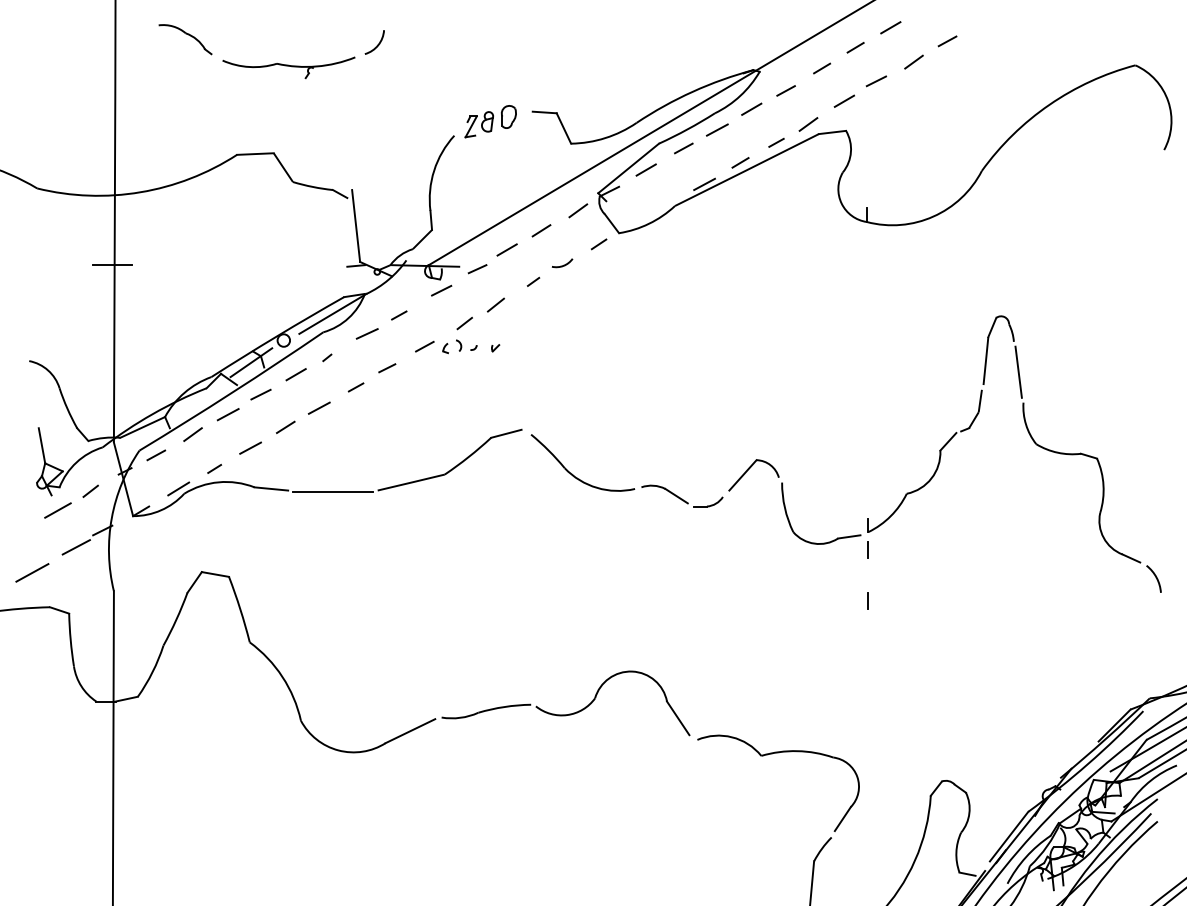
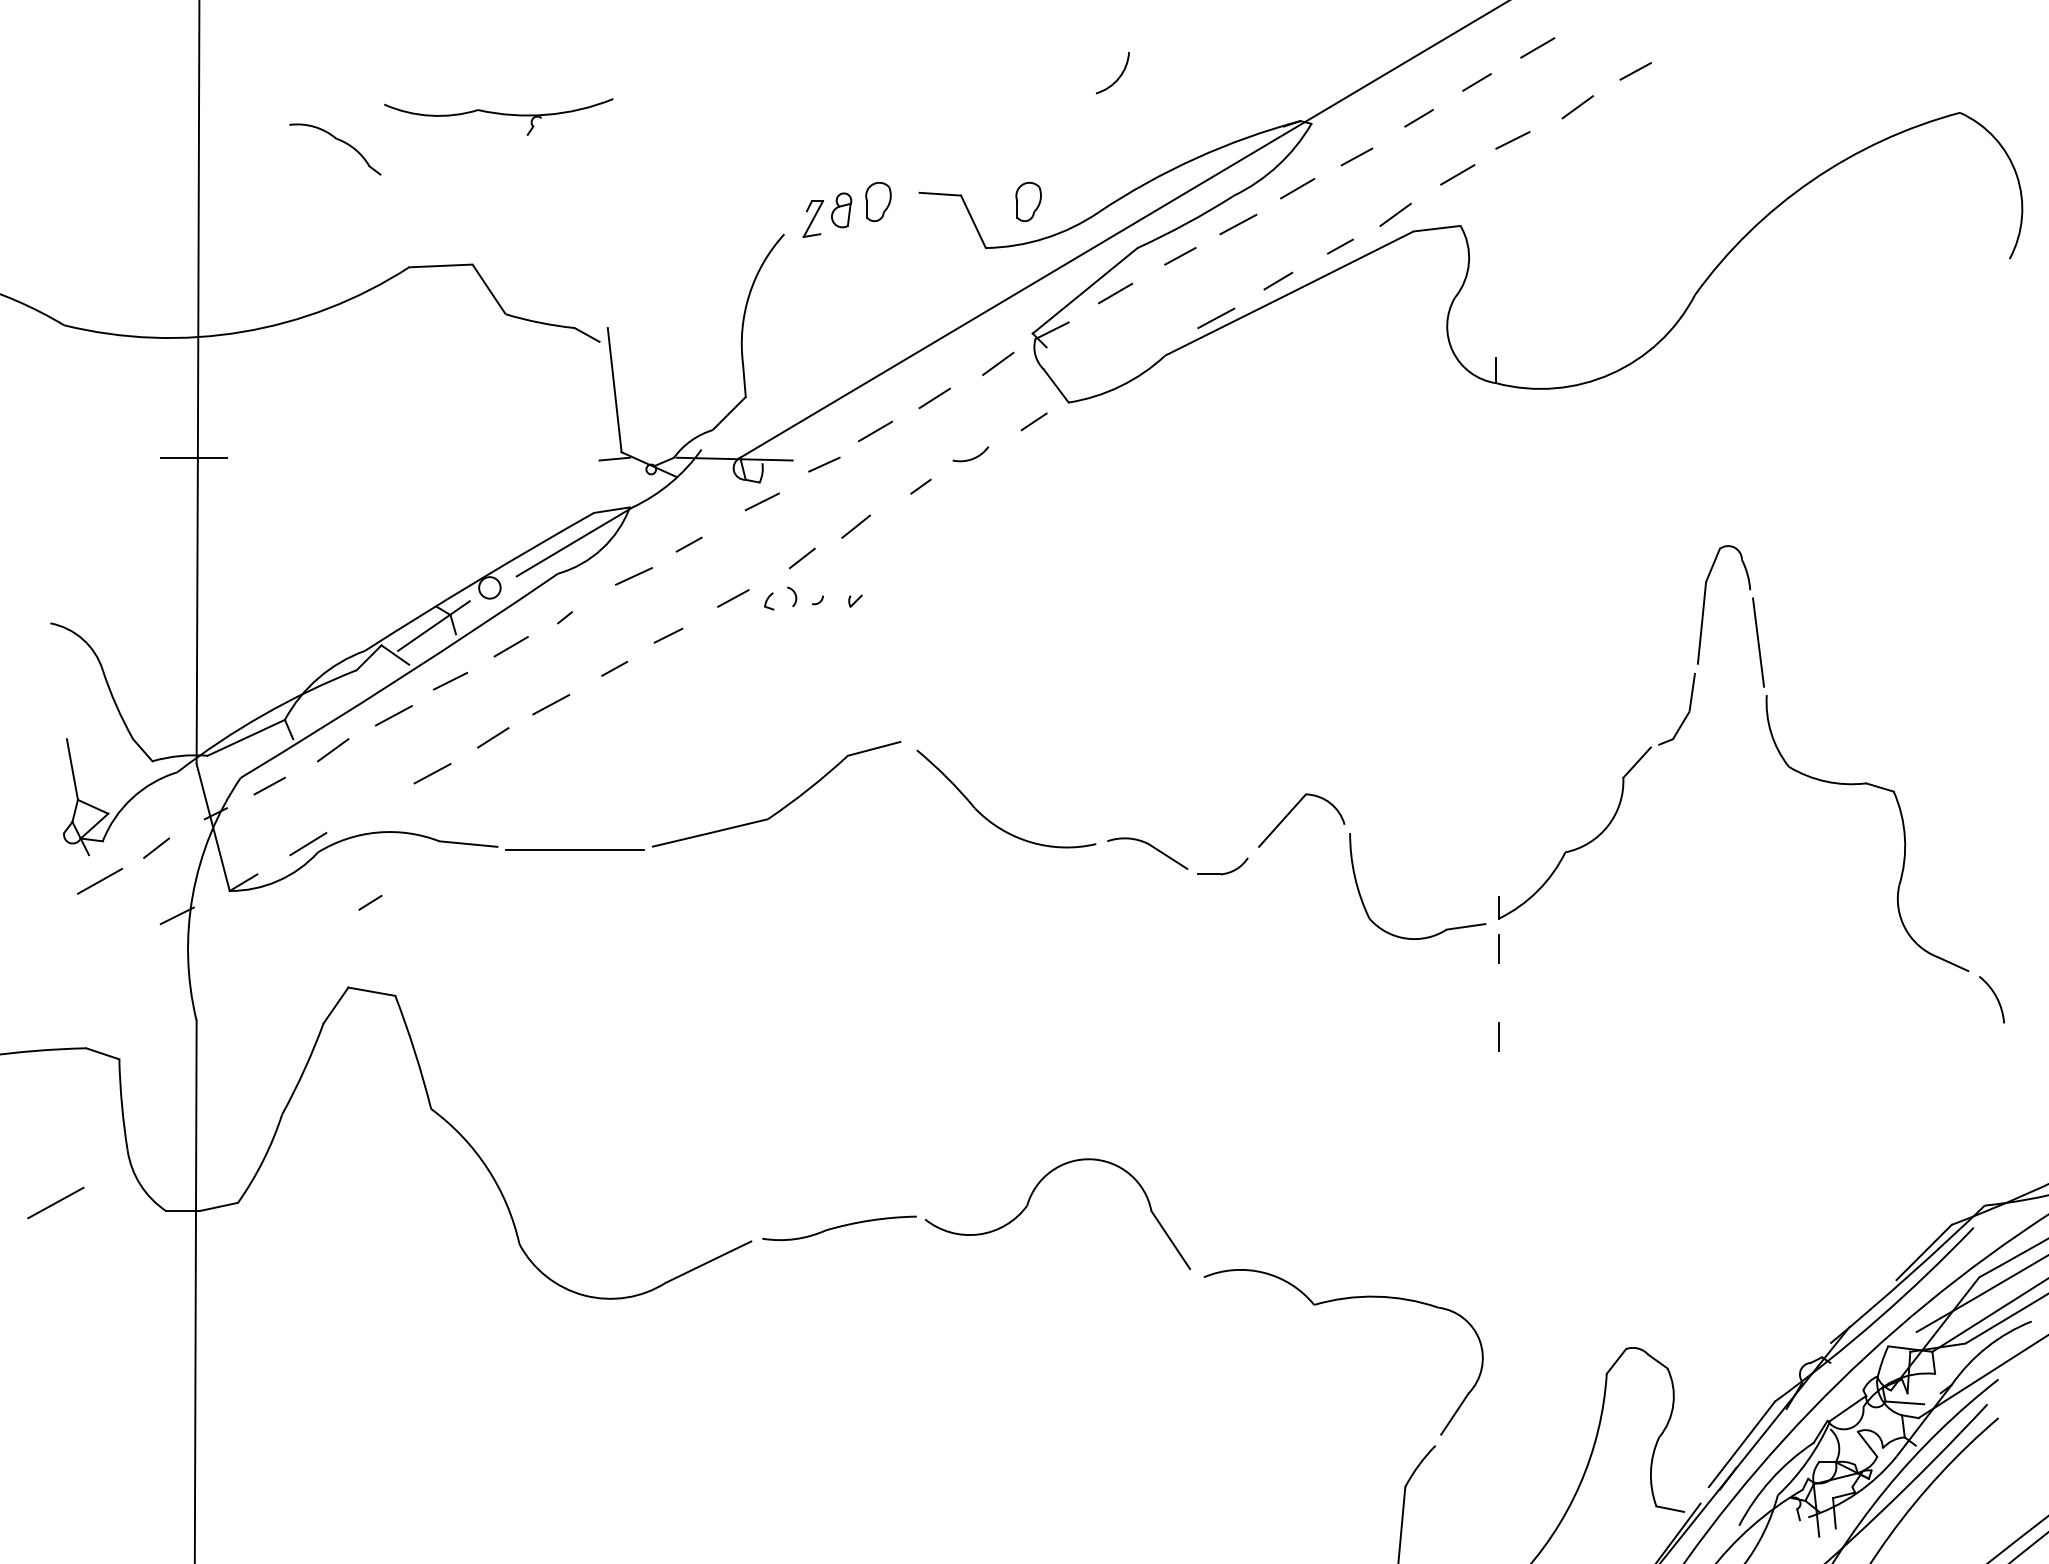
part: (185, 39) -> (335, 149), moved
arc: (377, 44) -> (1117, 76), moved
part: (595, 116) -> (1027, 201), added
line: (214, 468) -> (370, 901), moved
line: (75, 547) -> (130, 945), removed
line: (32, 572) -> (56, 1202), moved

